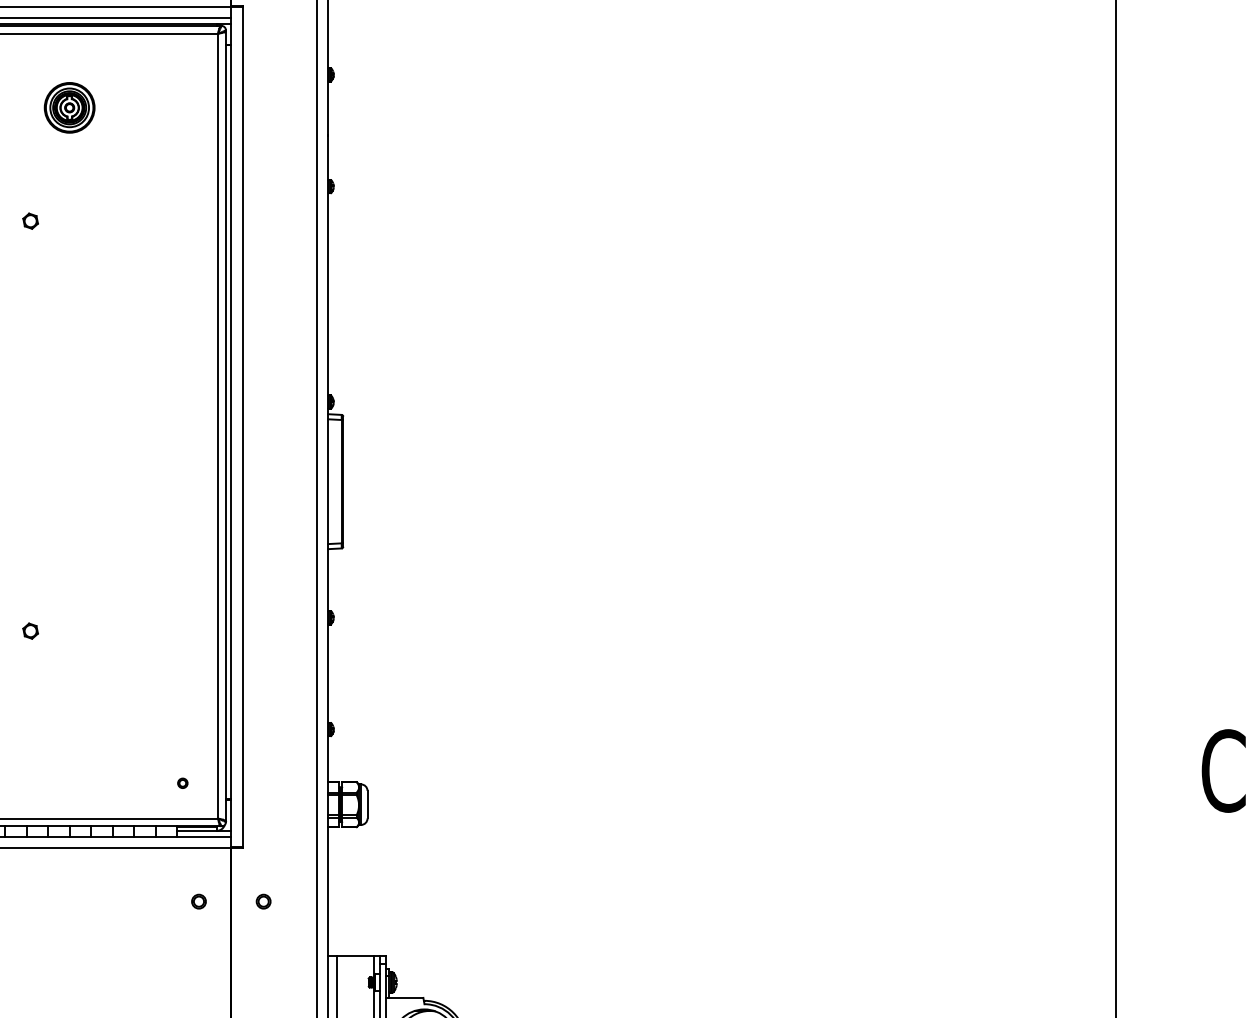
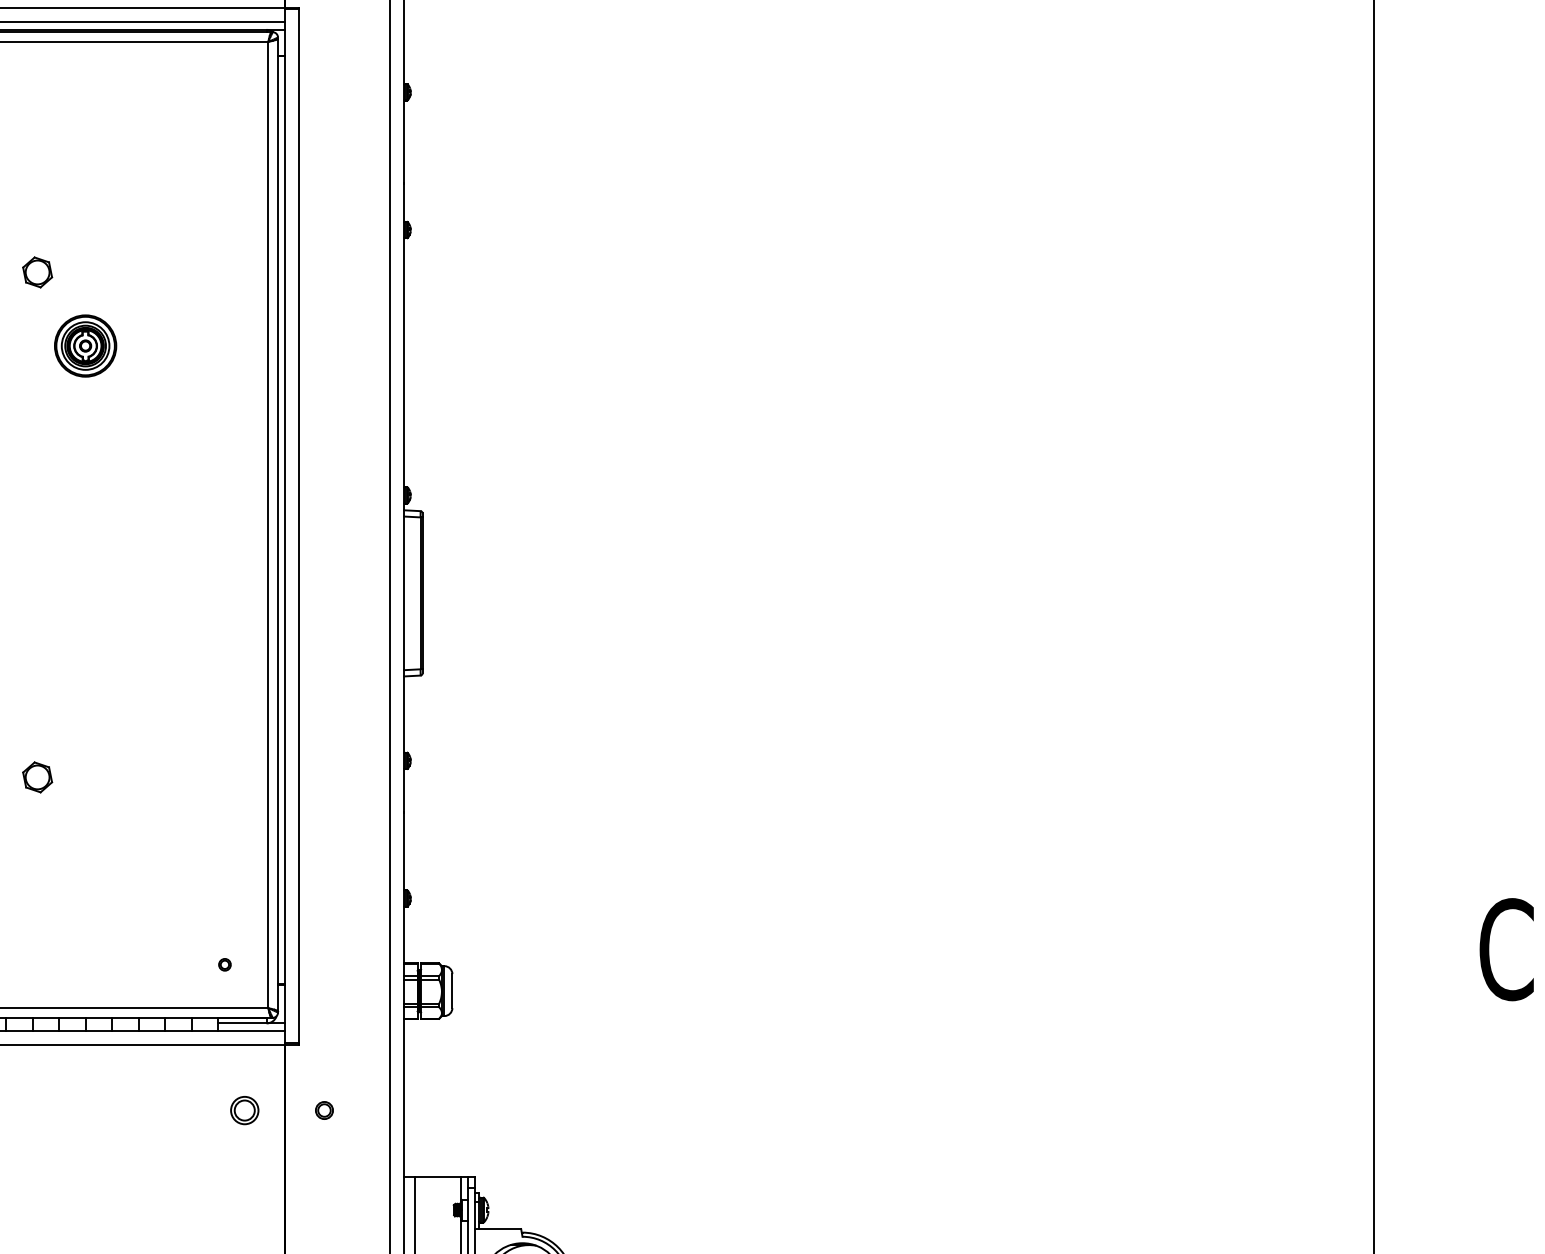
part: (69, 107) -> (85, 345), moved
part: (30, 221) -> (37, 272), size x1.6
part: (30, 631) -> (37, 777), size x1.6
part: (198, 901) -> (244, 1110), size x1.6

